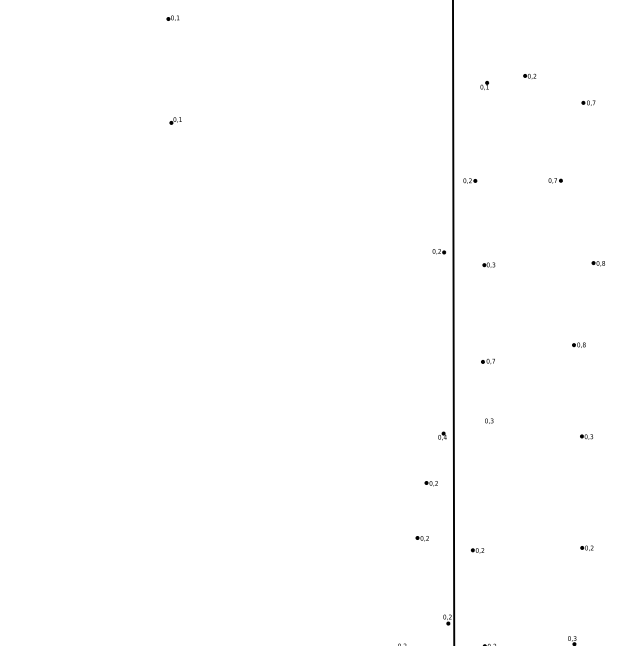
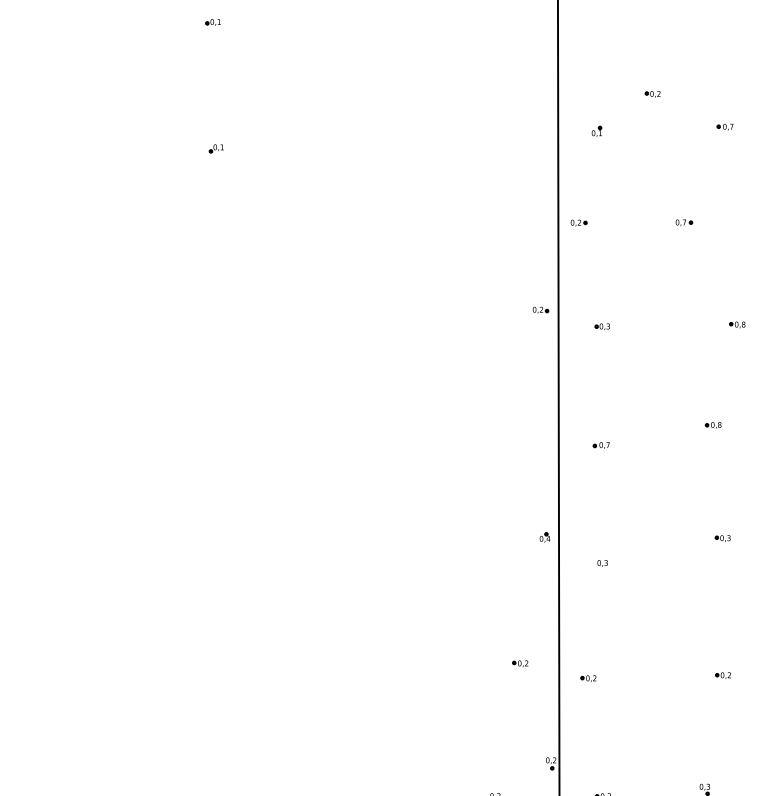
part: (484, 85) -> (596, 131), moved
text: (489, 420) -> (602, 562), moved
part: (430, 483) -> (530, 595), removed

